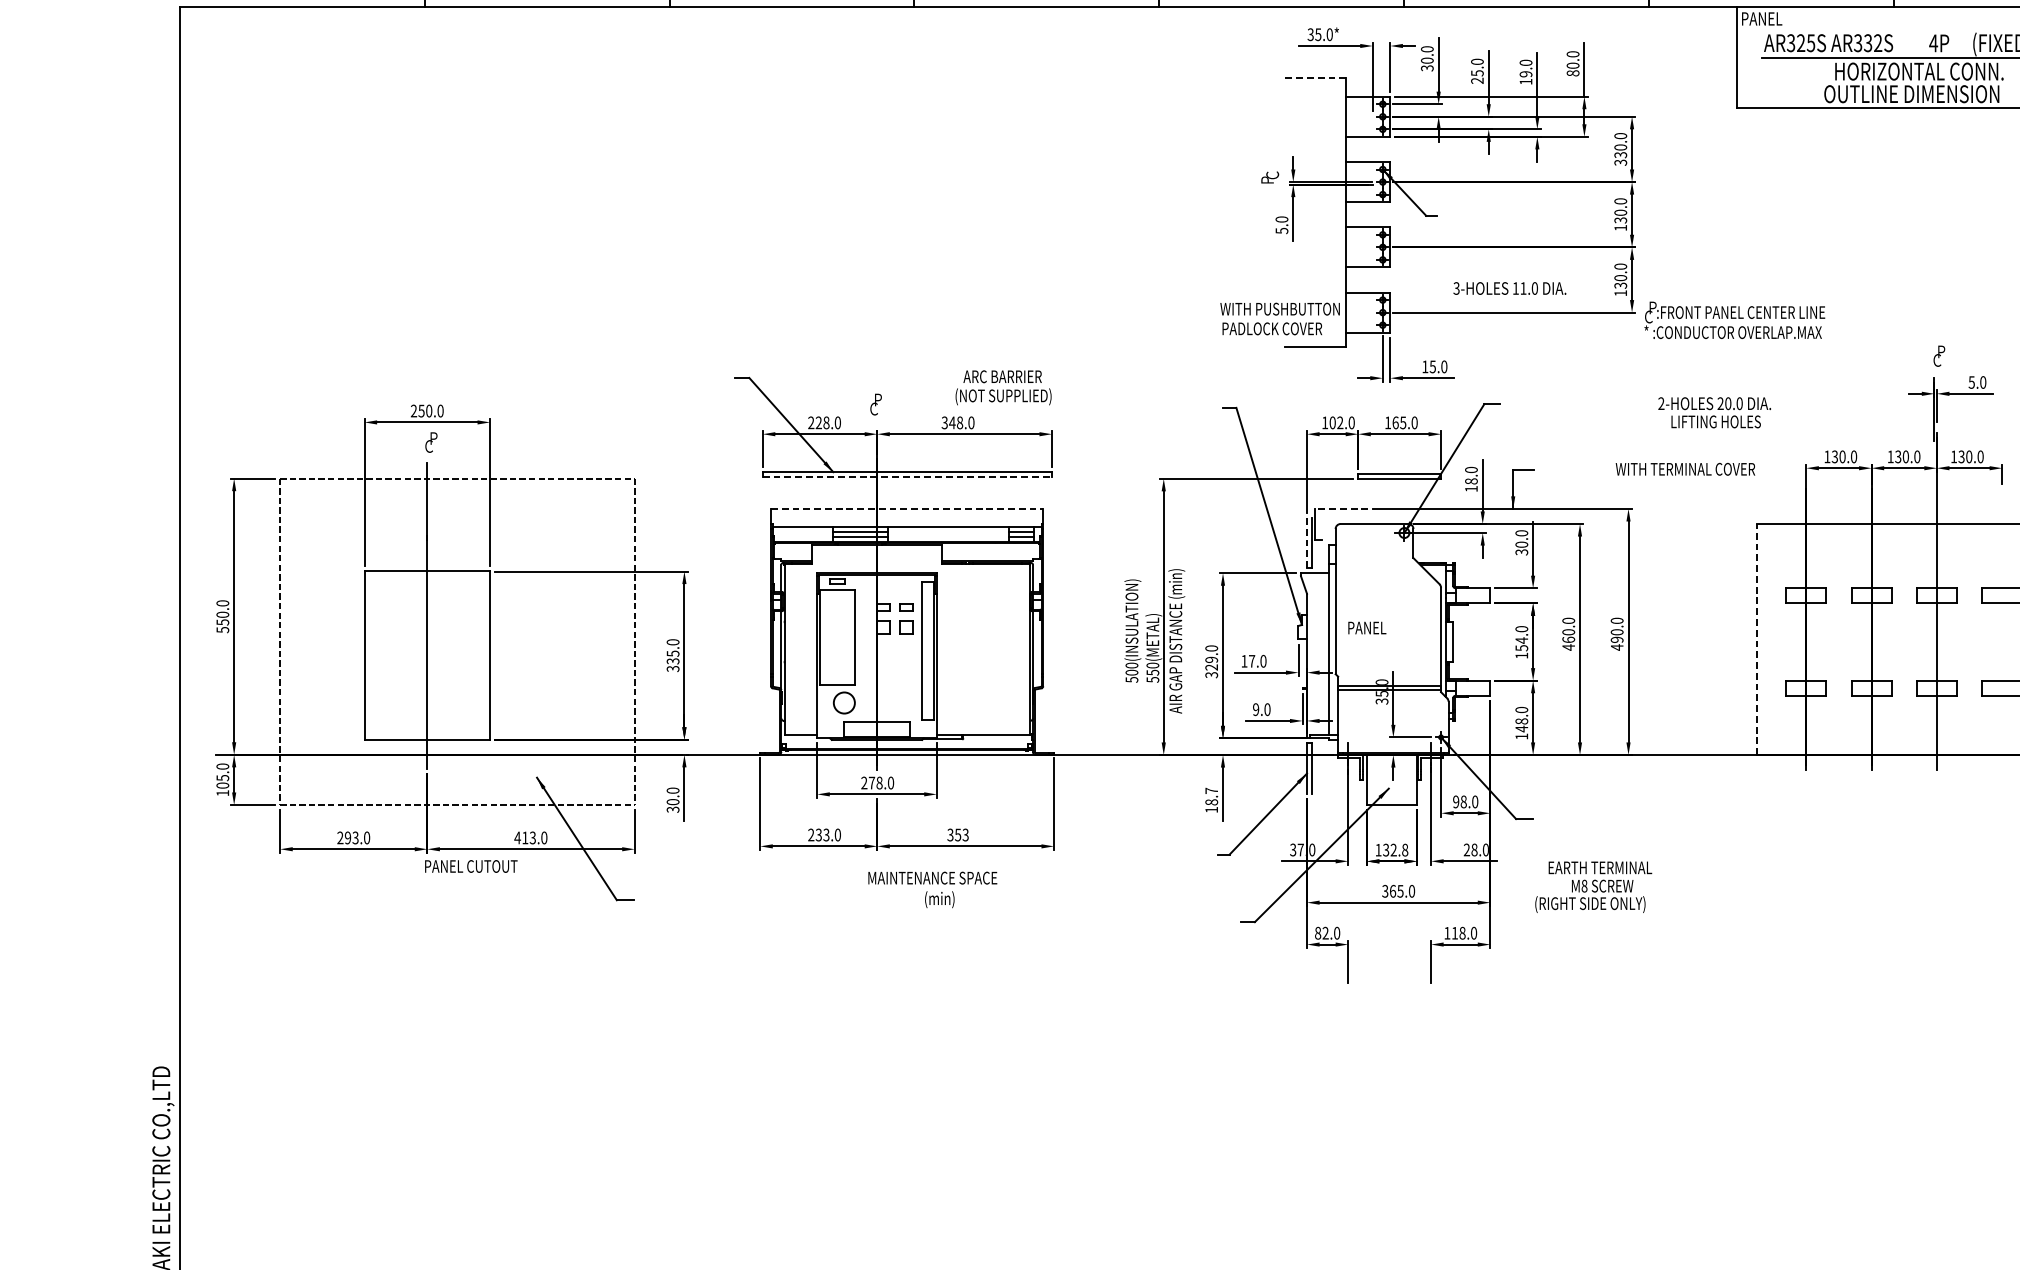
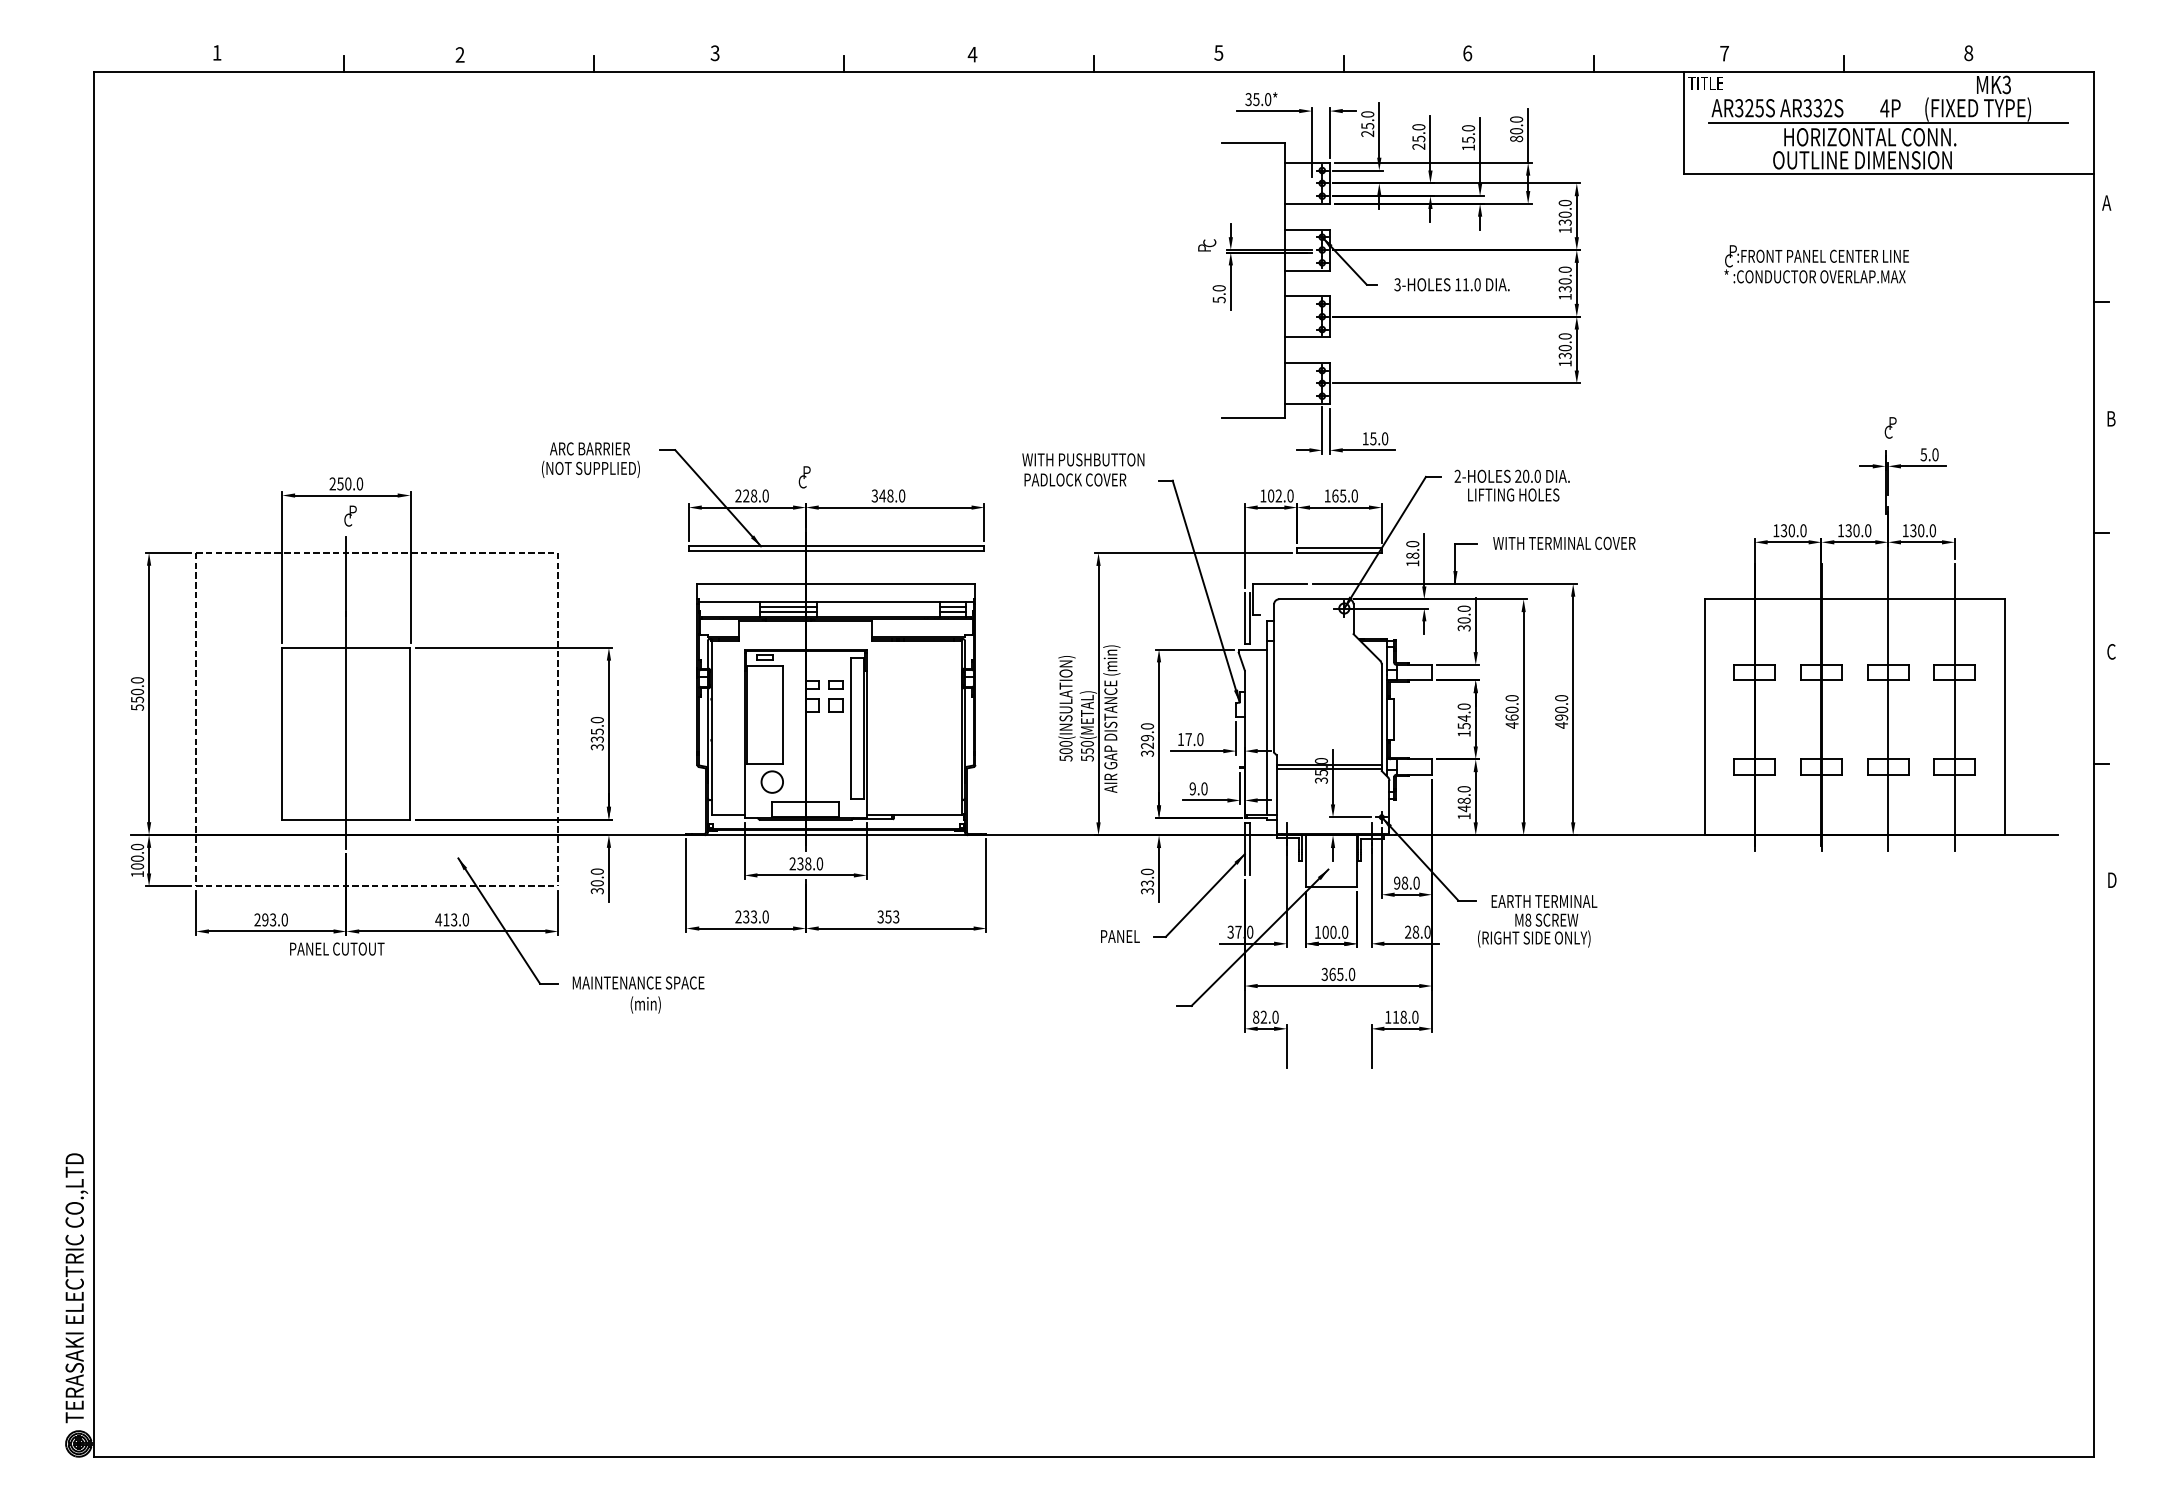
text: (1761, 18) -> (1709, 83), PANEL -> TITLE
text: (1427, 65) -> (1367, 130), 30.0 -> 25.0
text: (1526, 73) -> (1468, 139), 19.0 -> 15.0
line: (1315, 77) -> (1253, 143), dashed -> solid
text: (1619, 162) -> (1564, 230), 330.0 -> 130.0
text: (1509, 288) -> (1451, 284), moved
text: (1280, 318) -> (1083, 469), moved
text: (1734, 320) -> (1816, 264), moved
text: (1003, 387) -> (590, 459), moved
text: (1713, 412) -> (1511, 485), moved
text: (1685, 468) -> (1564, 542), moved
line: (907, 477) -> (836, 551), dashed -> solid
line: (907, 508) -> (836, 583), dashed -> solid
line: (1340, 508) -> (1279, 583), dashed -> solid
line: (1306, 542) -> (1244, 618), dashed -> solid
text: (1367, 627) -> (1120, 936), moved
line: (2001, 628) -> (1954, 706), added
line: (1757, 639) -> (1704, 717), dashed -> solid
text: (222, 777) -> (137, 858), 105.0 -> 100.0
text: (871, 782) -> (800, 863), 278.0 -> 238.0
text: (1211, 800) -> (1147, 881), 18.7 -> 33.0
text: (1395, 850) -> (1335, 932), 132.8 -> 100.0
text: (471, 865) -> (337, 948), moved
text: (1593, 887) -> (1537, 921), moved
text: (932, 889) -> (638, 994), moved

